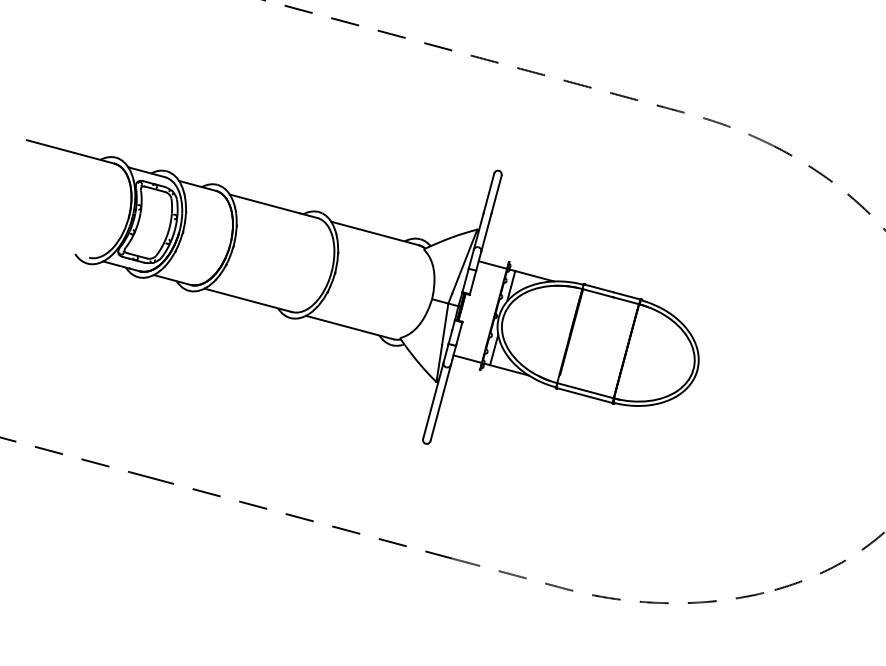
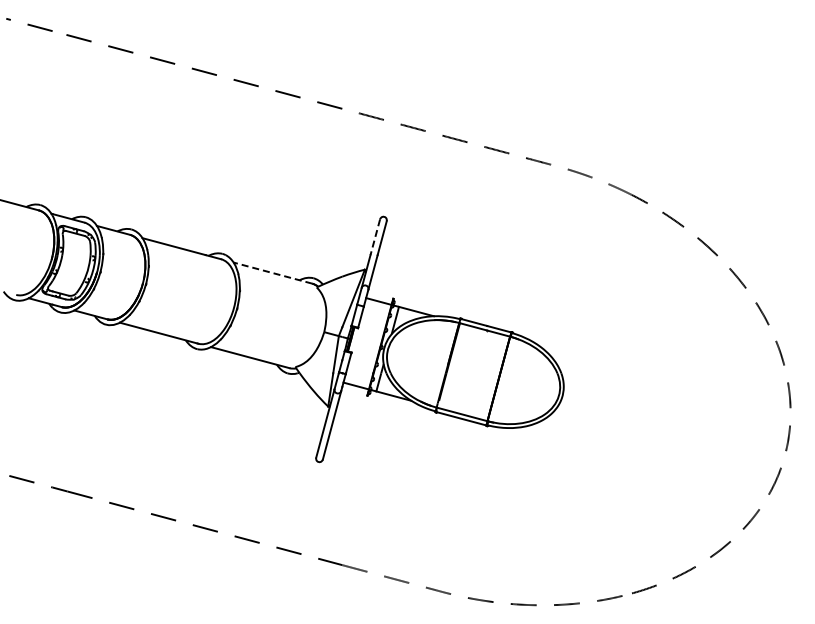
line: (489, 193) -> (375, 237), solid -> dashed
line: (374, 233) -> (272, 273), solid -> dashed

